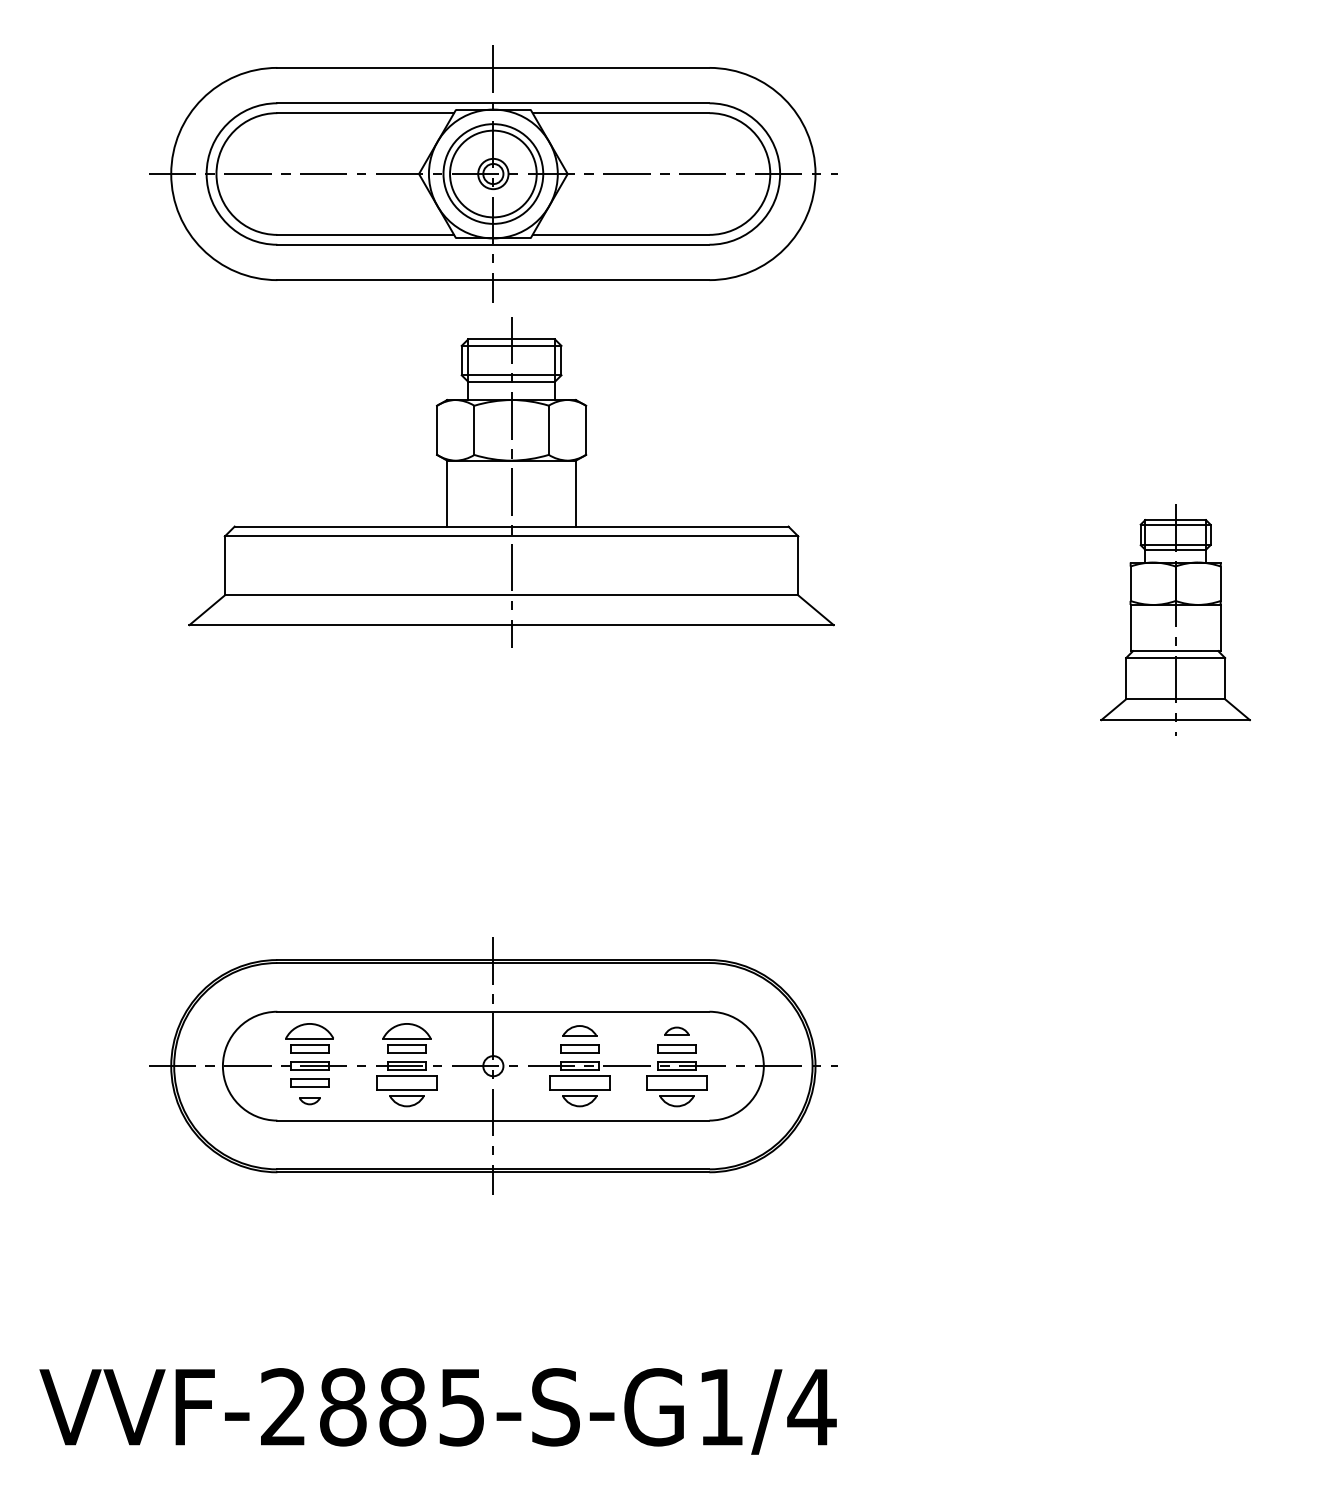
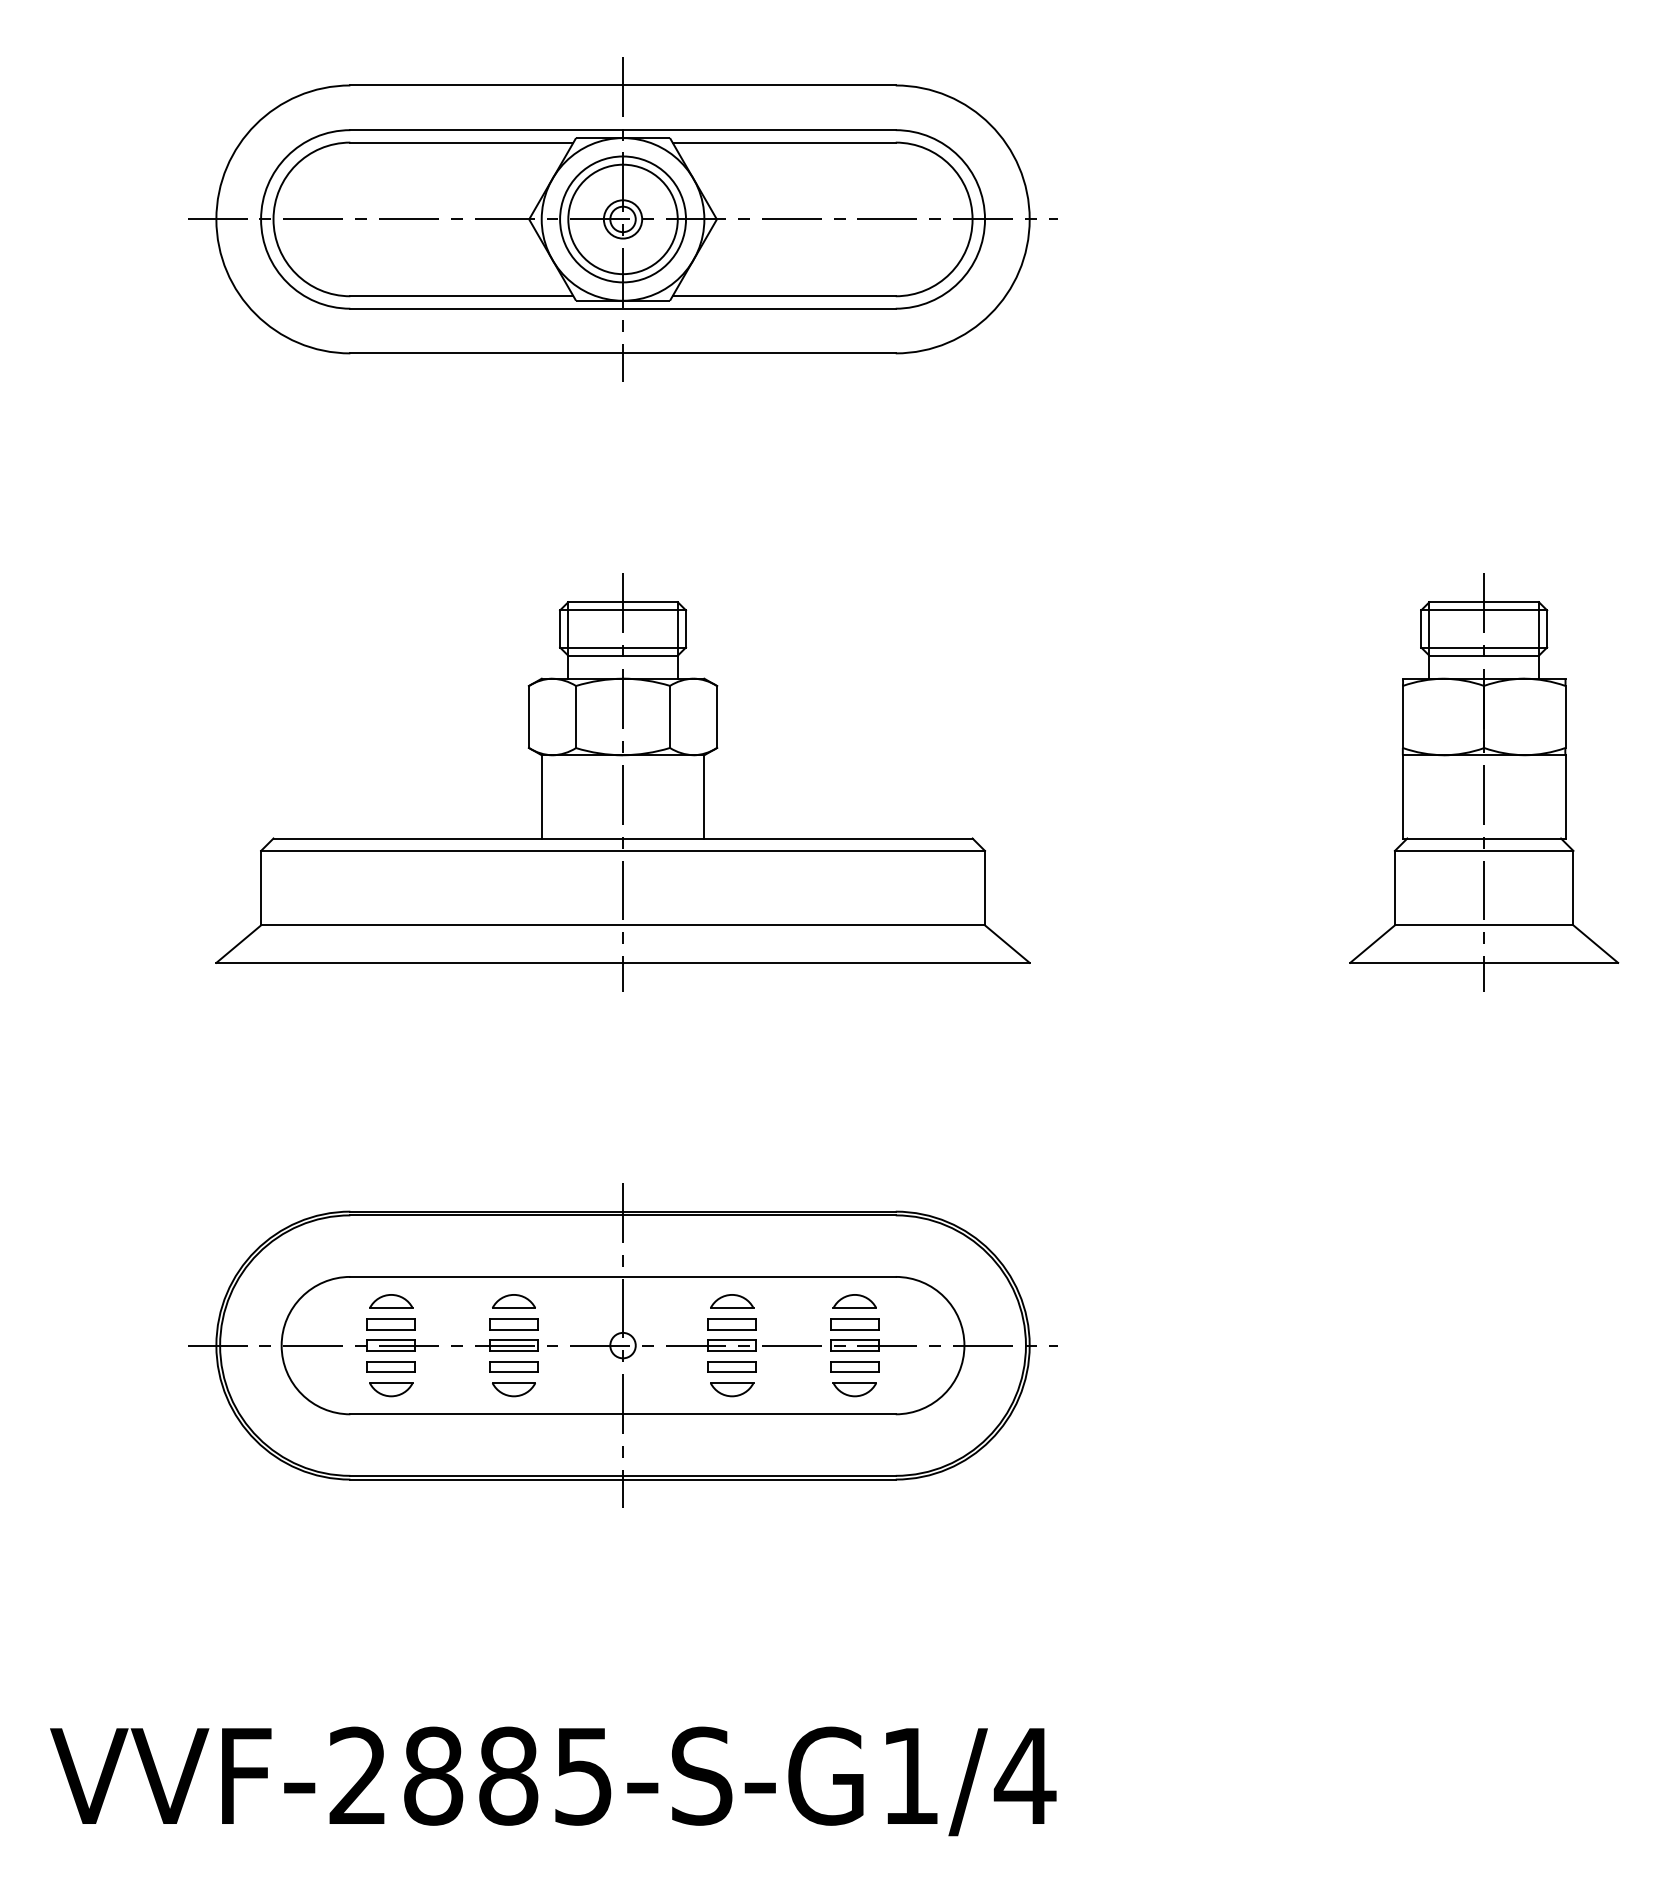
part: (511, 482) -> (622, 782), moved
part: (1175, 620) -> (1484, 782), size x1.43
part: (309, 1031) -> (391, 1301), size x0.71
part: (406, 1031) -> (513, 1301), size x0.71
part: (676, 1031) -> (854, 1301), size x1.43
part: (406, 1082) -> (513, 1366), size x0.62
part: (579, 1082) -> (731, 1366), size x0.62
part: (676, 1082) -> (854, 1366), size x0.62
part: (309, 1100) -> (391, 1389), size x1.67

